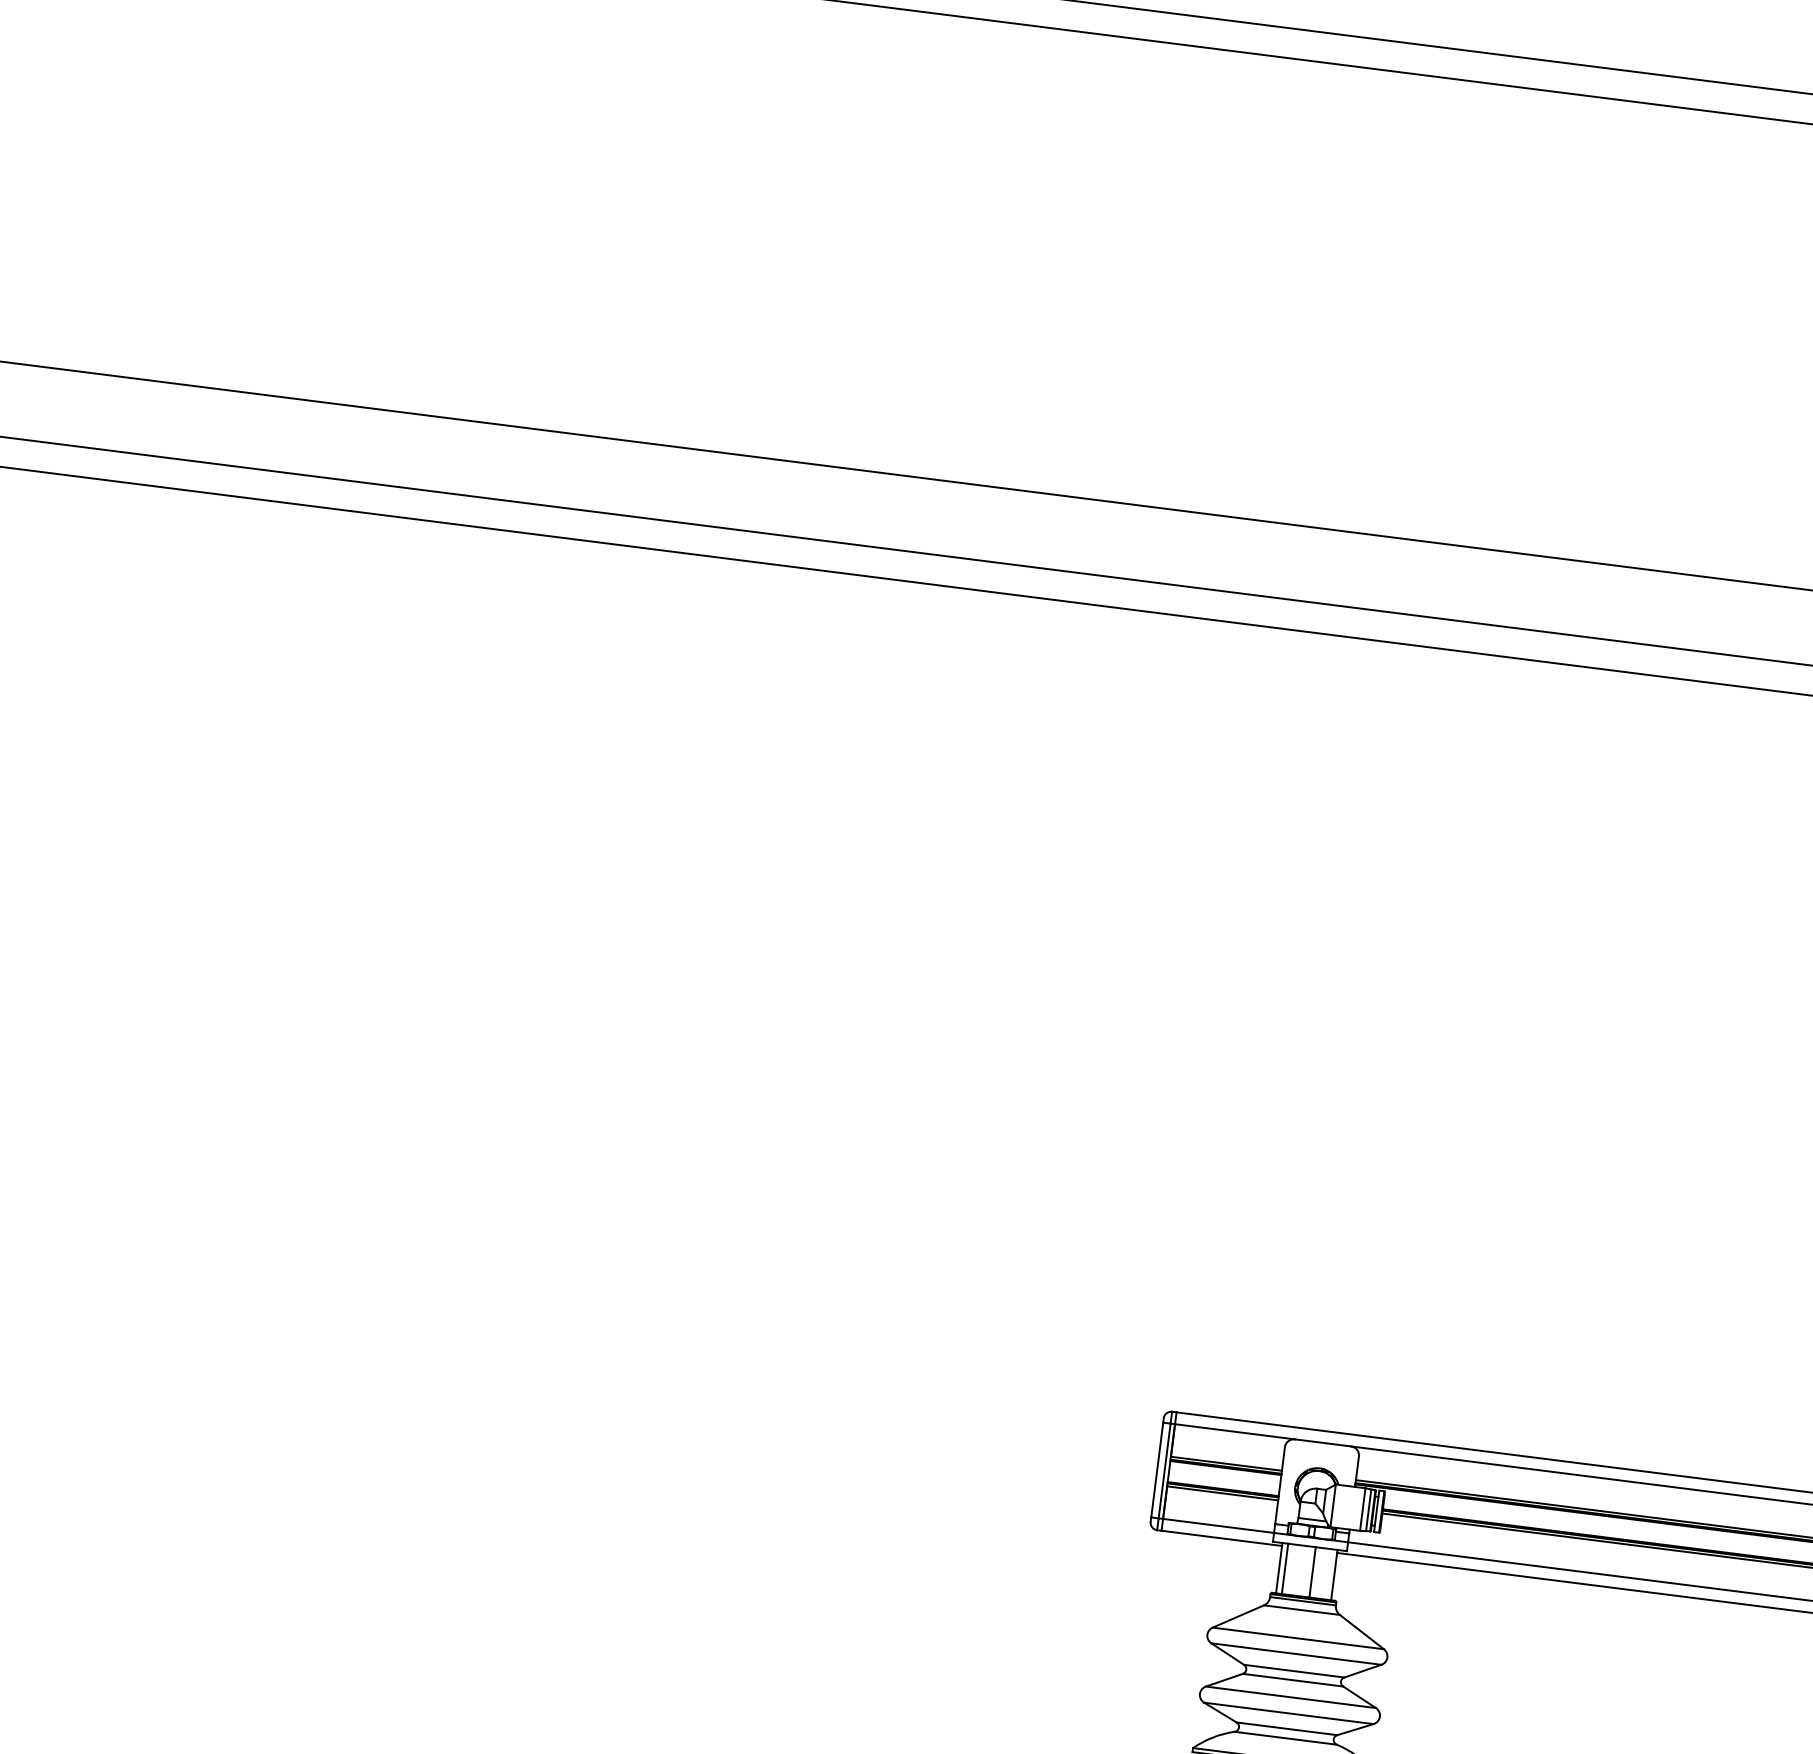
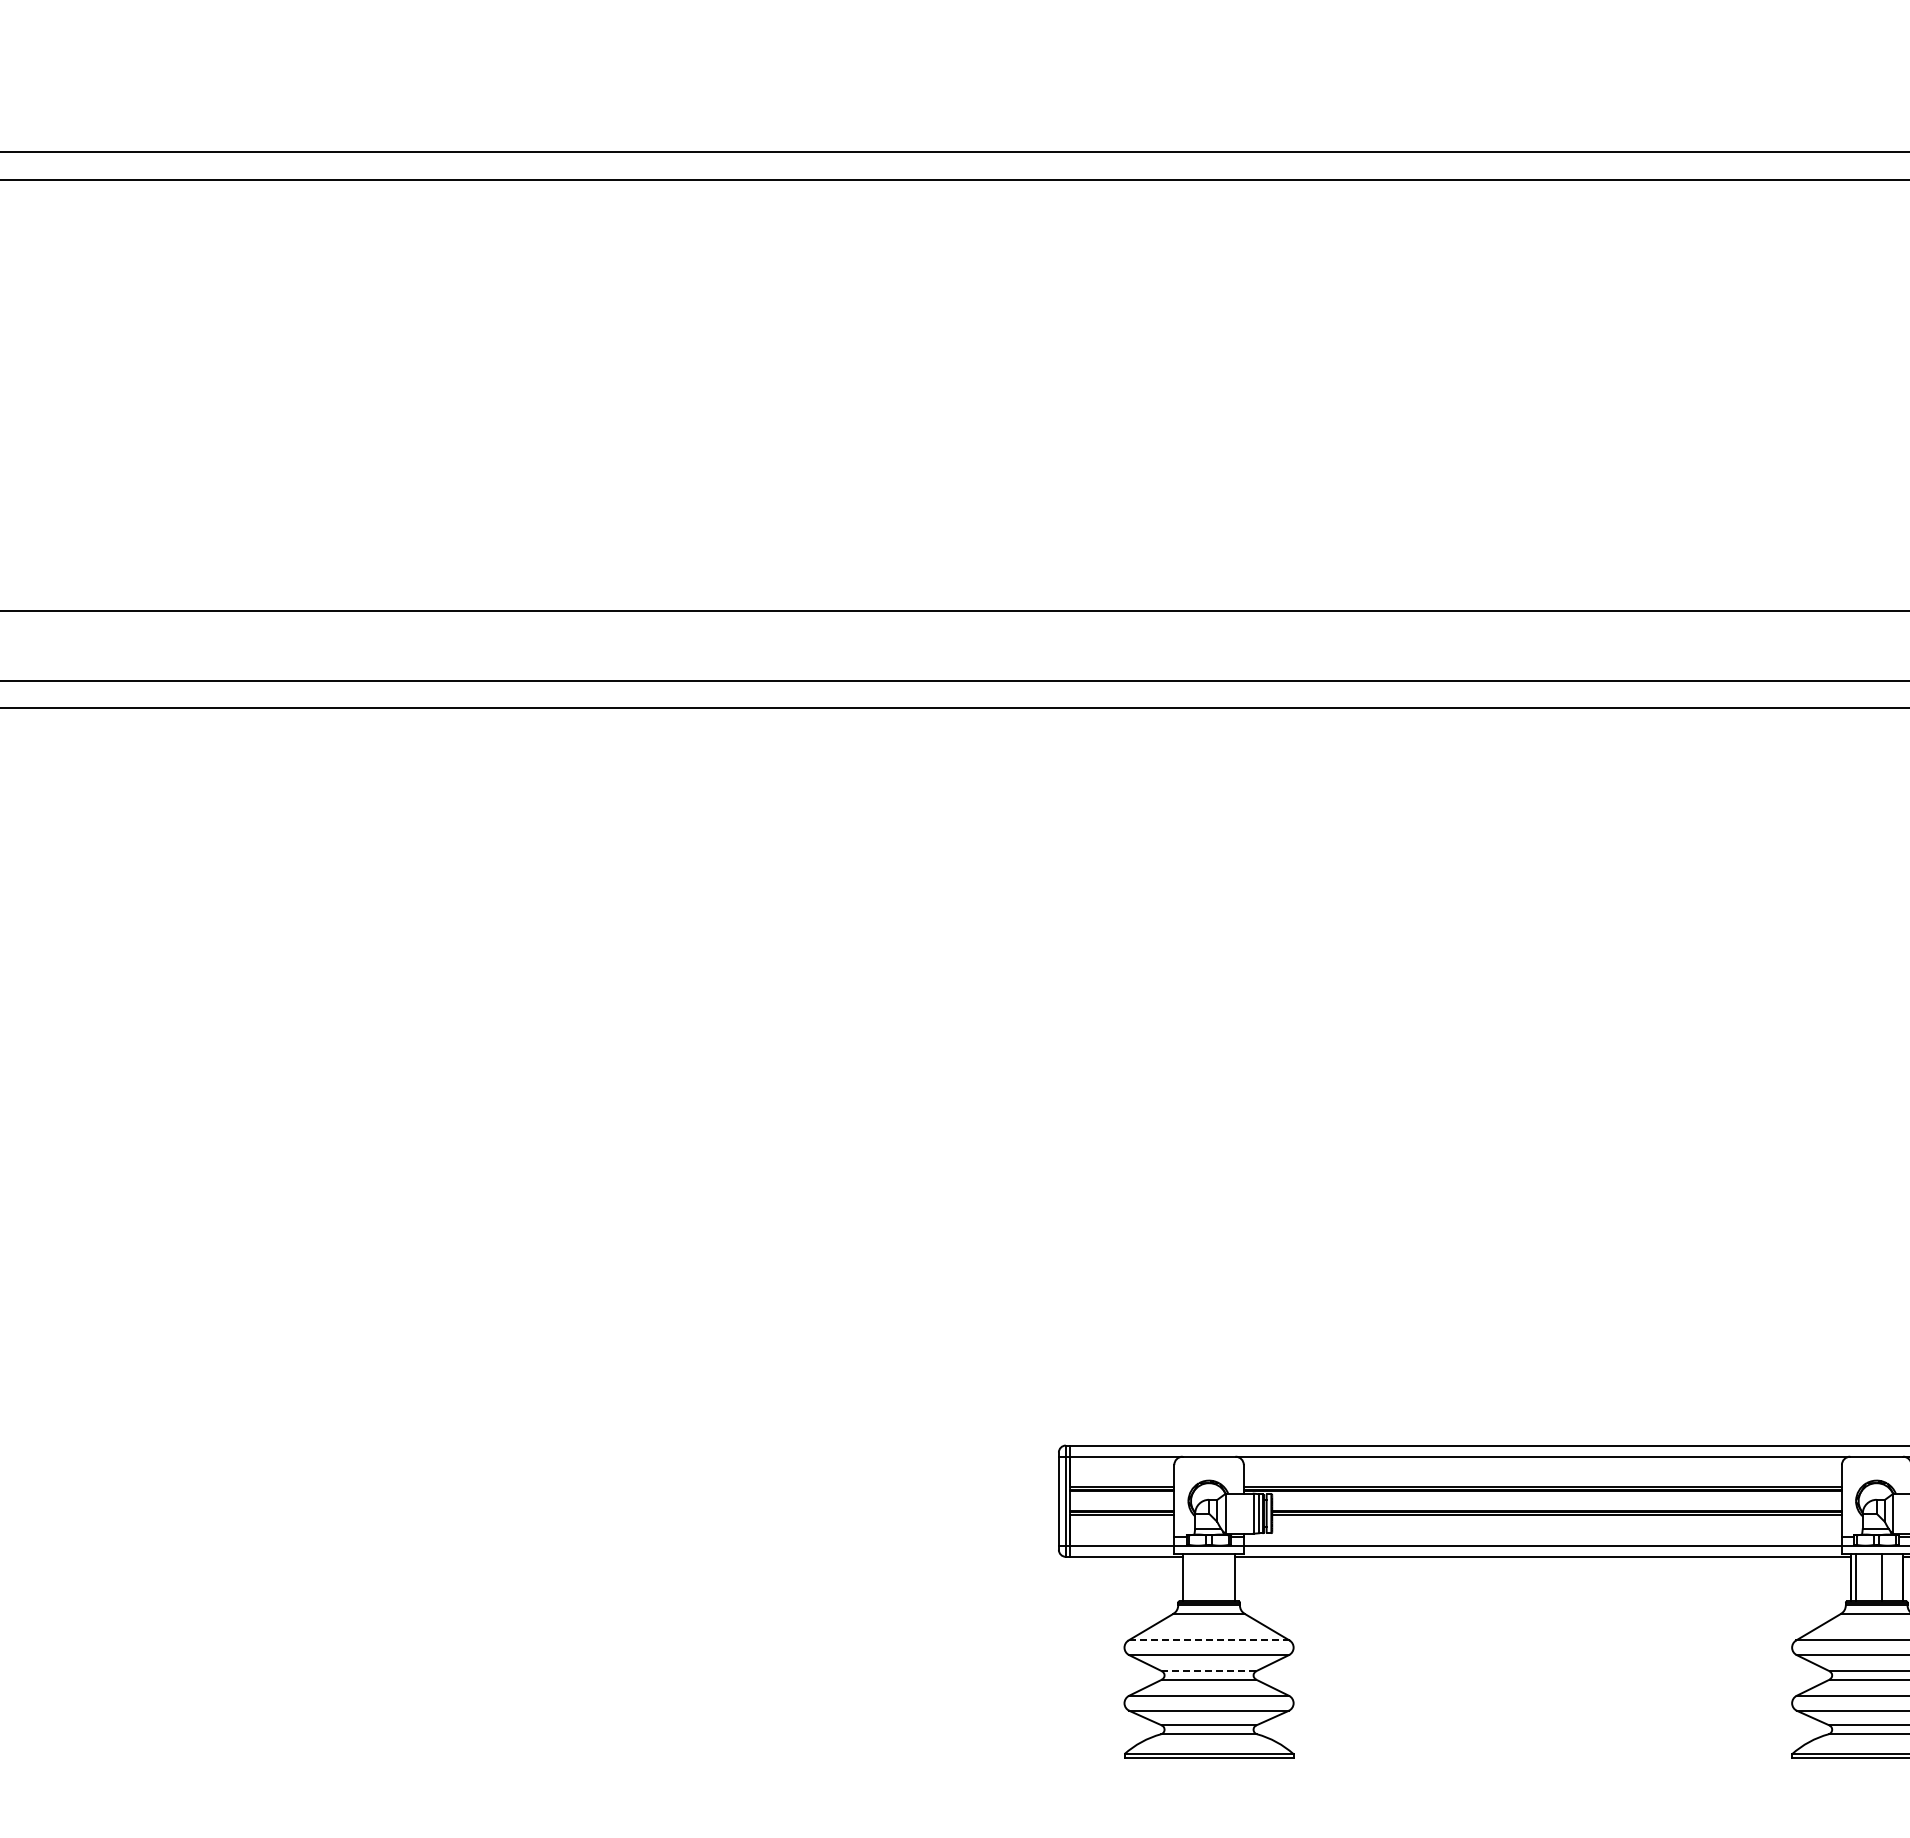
line: (1284, 1568) -> (1188, 1577), removed
line: (1312, 1572) -> (1214, 1577), removed
line: (1297, 1638) -> (1208, 1640), solid -> dashed
line: (1293, 1671) -> (1208, 1671), solid -> dashed

